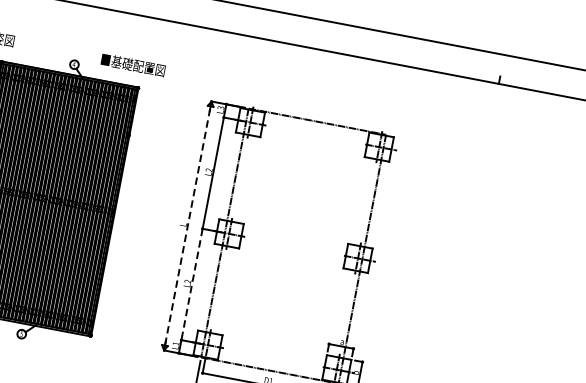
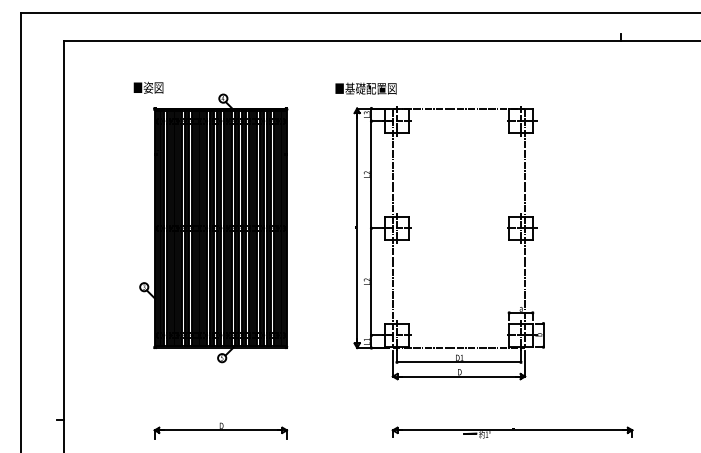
text: (132, 64) -> (365, 88), moved
line: (188, 225) -> (357, 227), dashed -> solid
line: (192, 284) -> (371, 281), dashed -> solid

